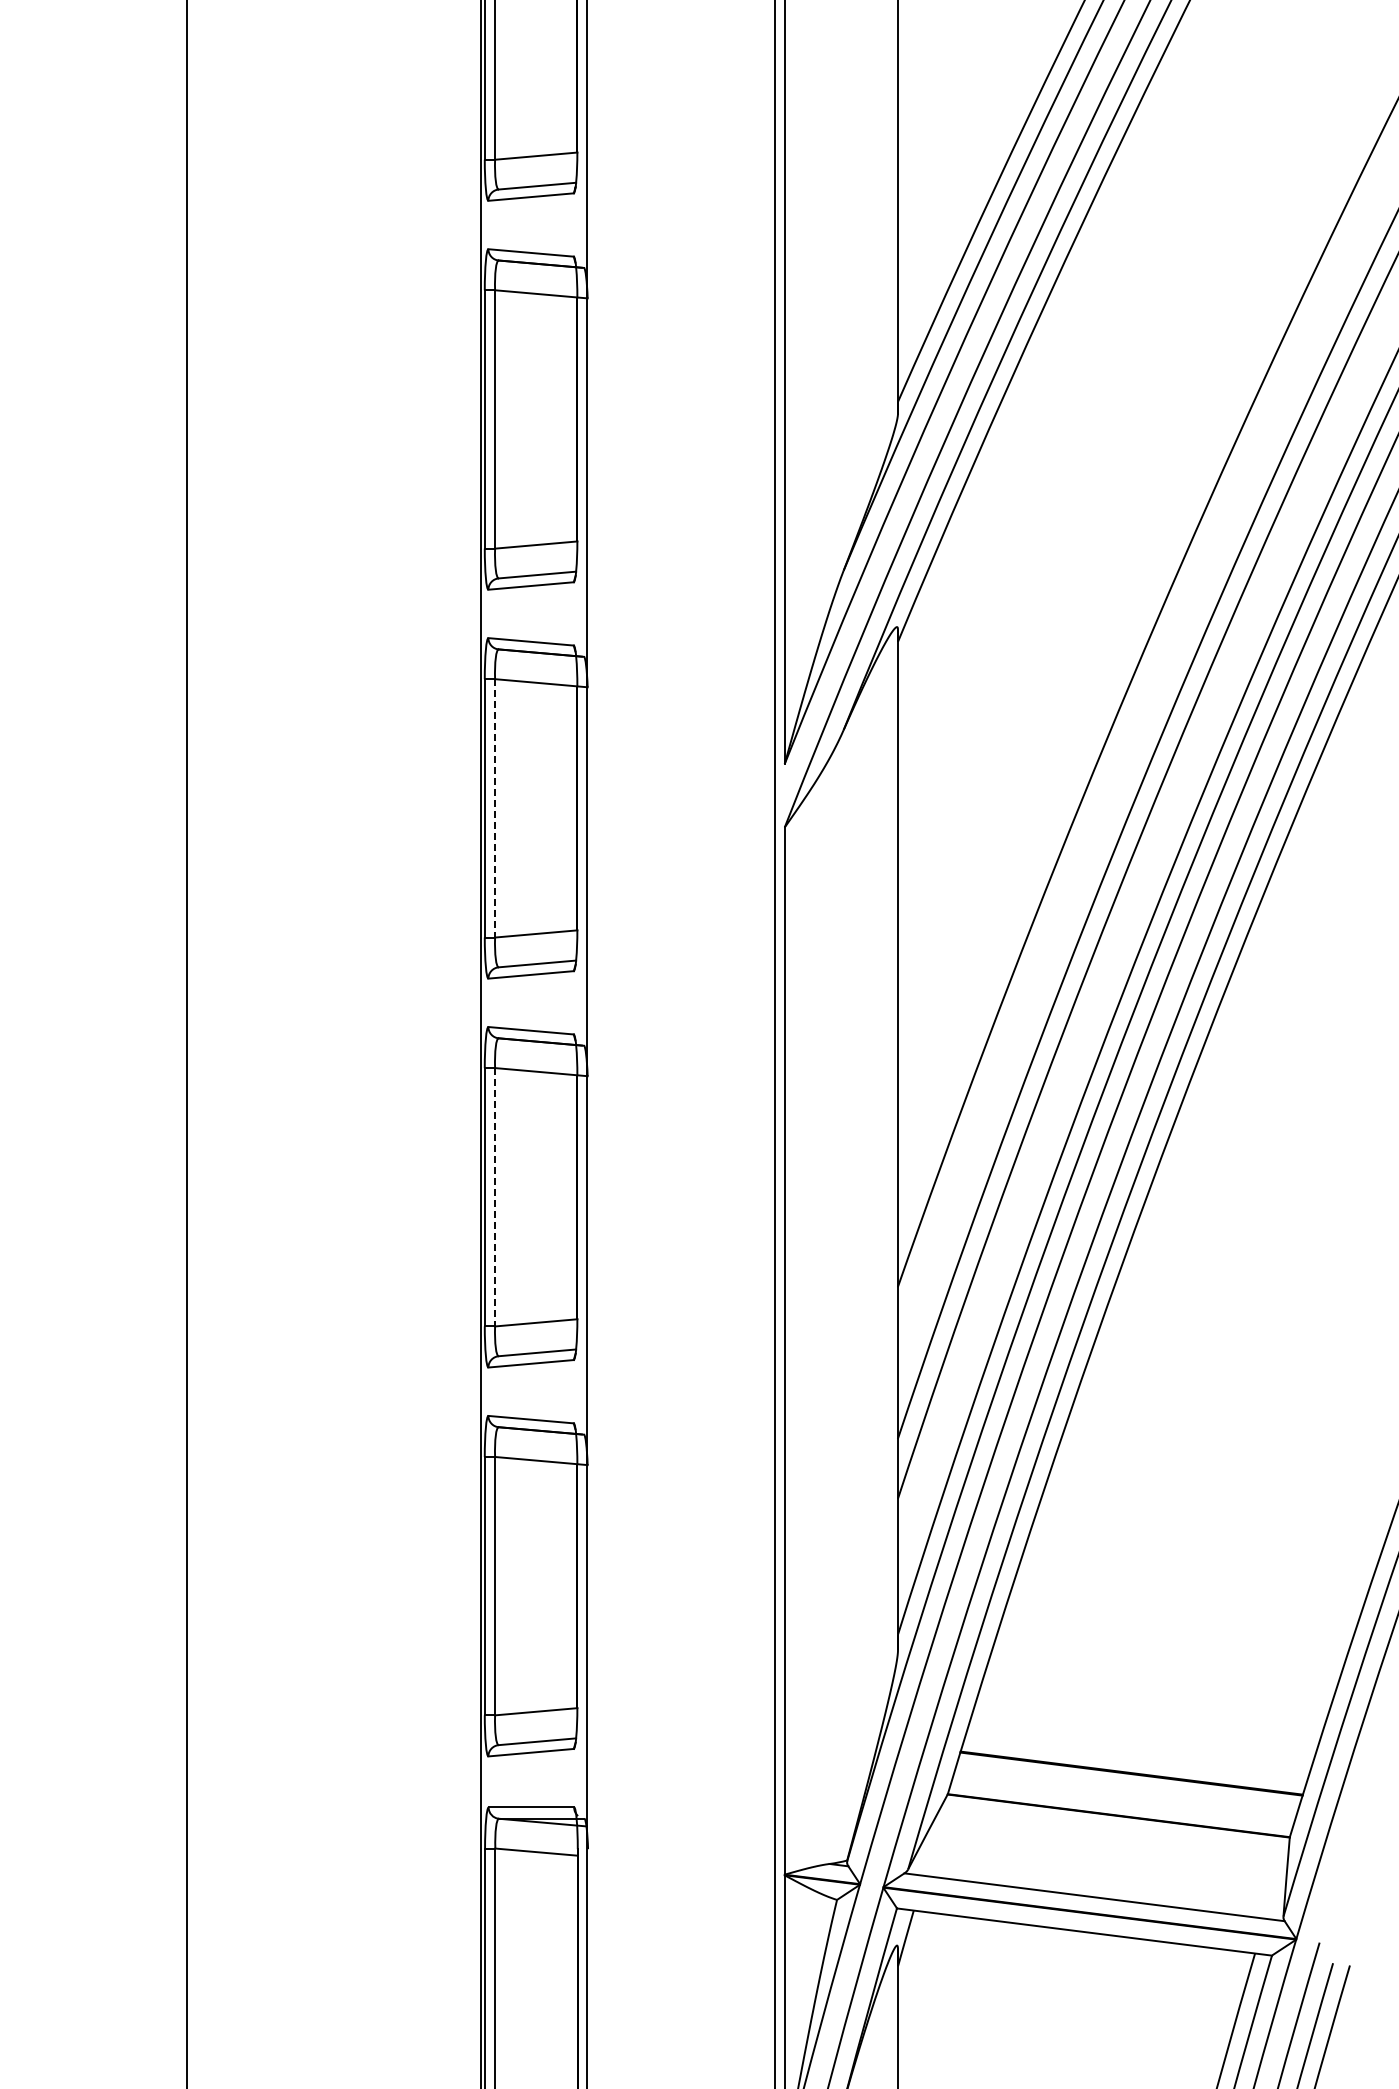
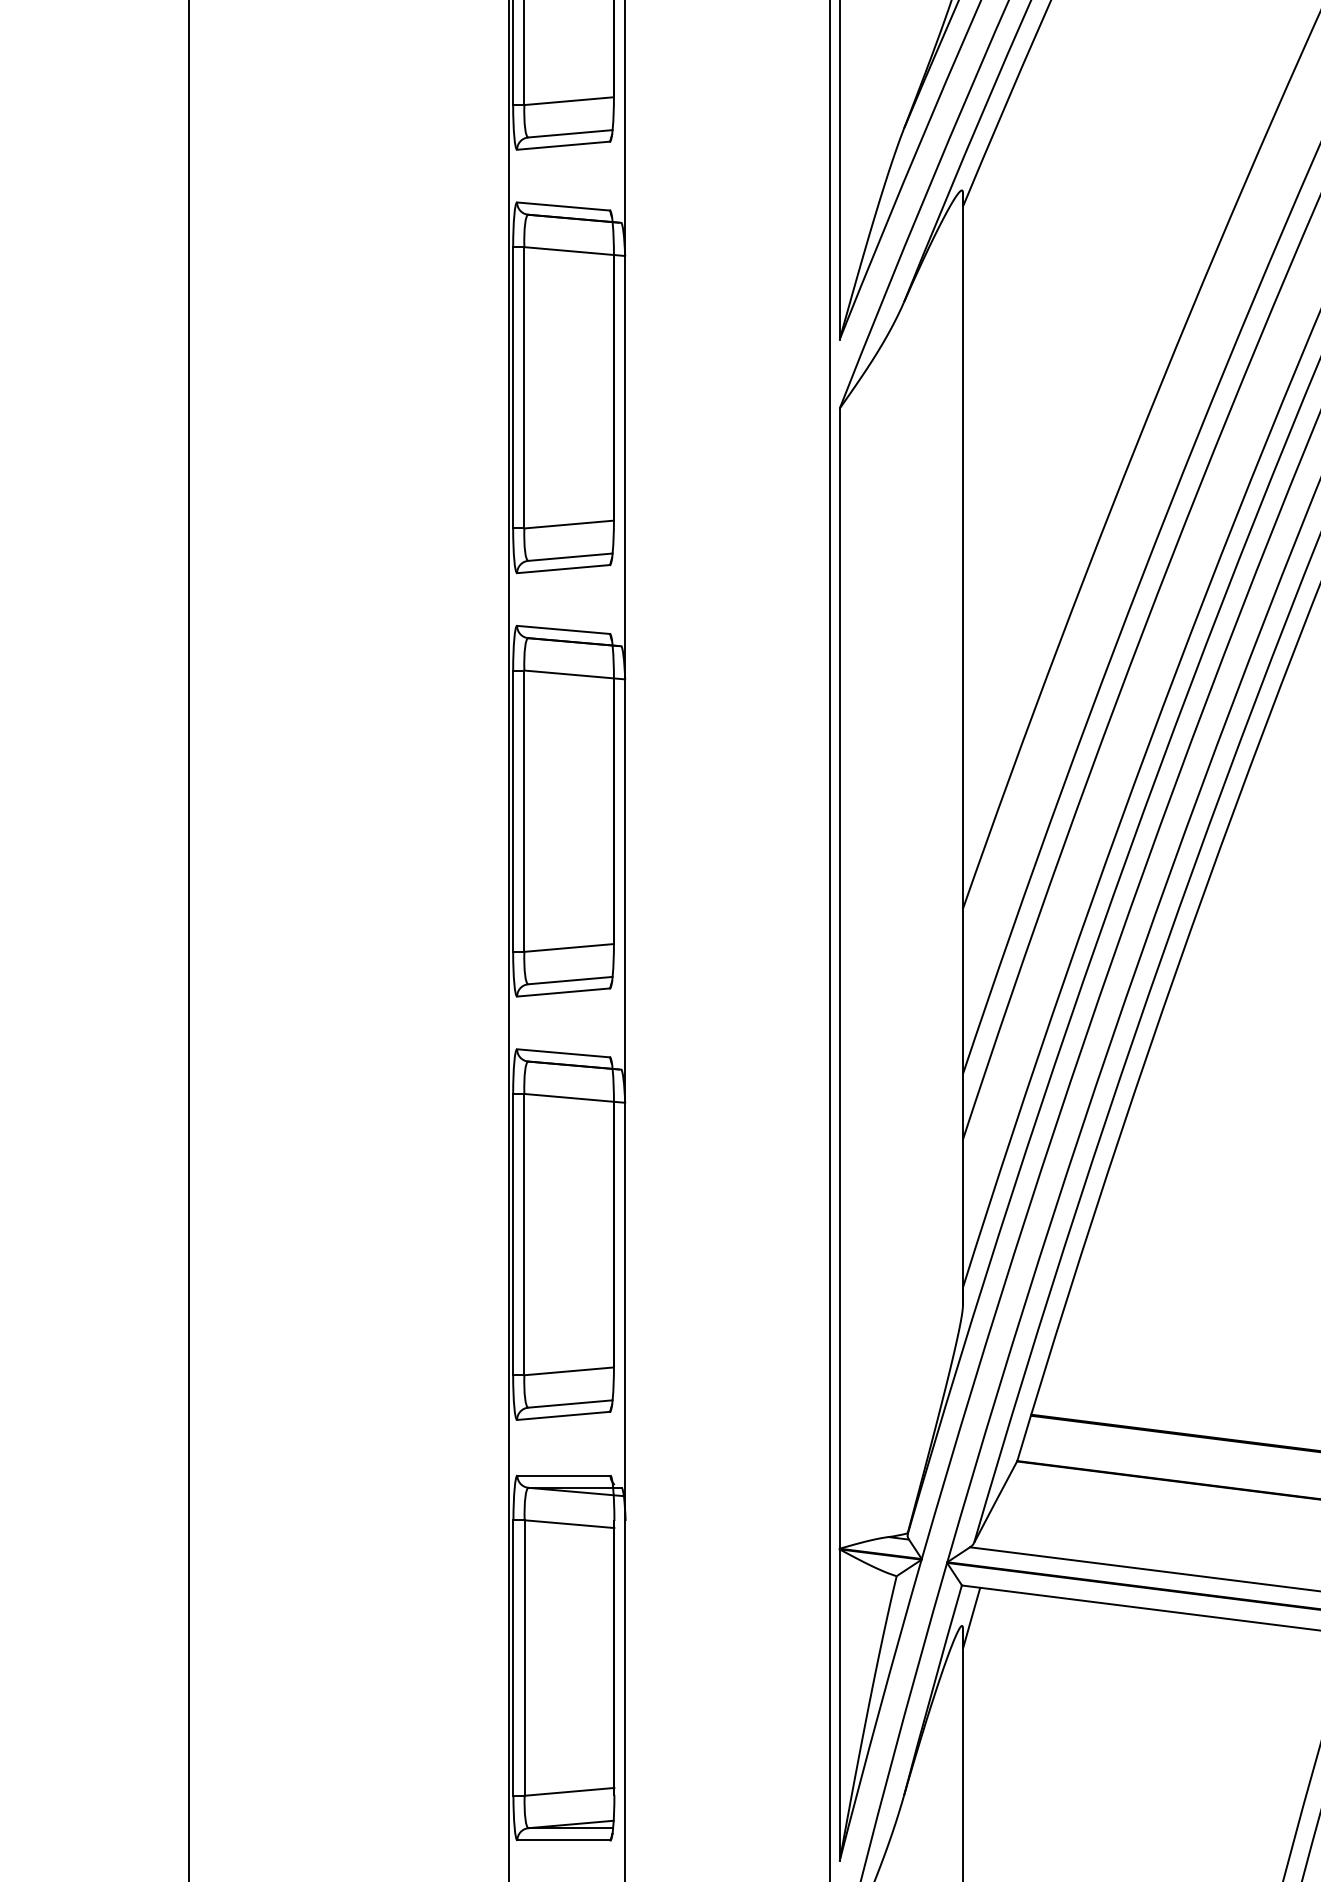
line: (495, 808) -> (524, 387), dashed -> solid
line: (495, 1197) -> (524, 811), dashed -> solid

